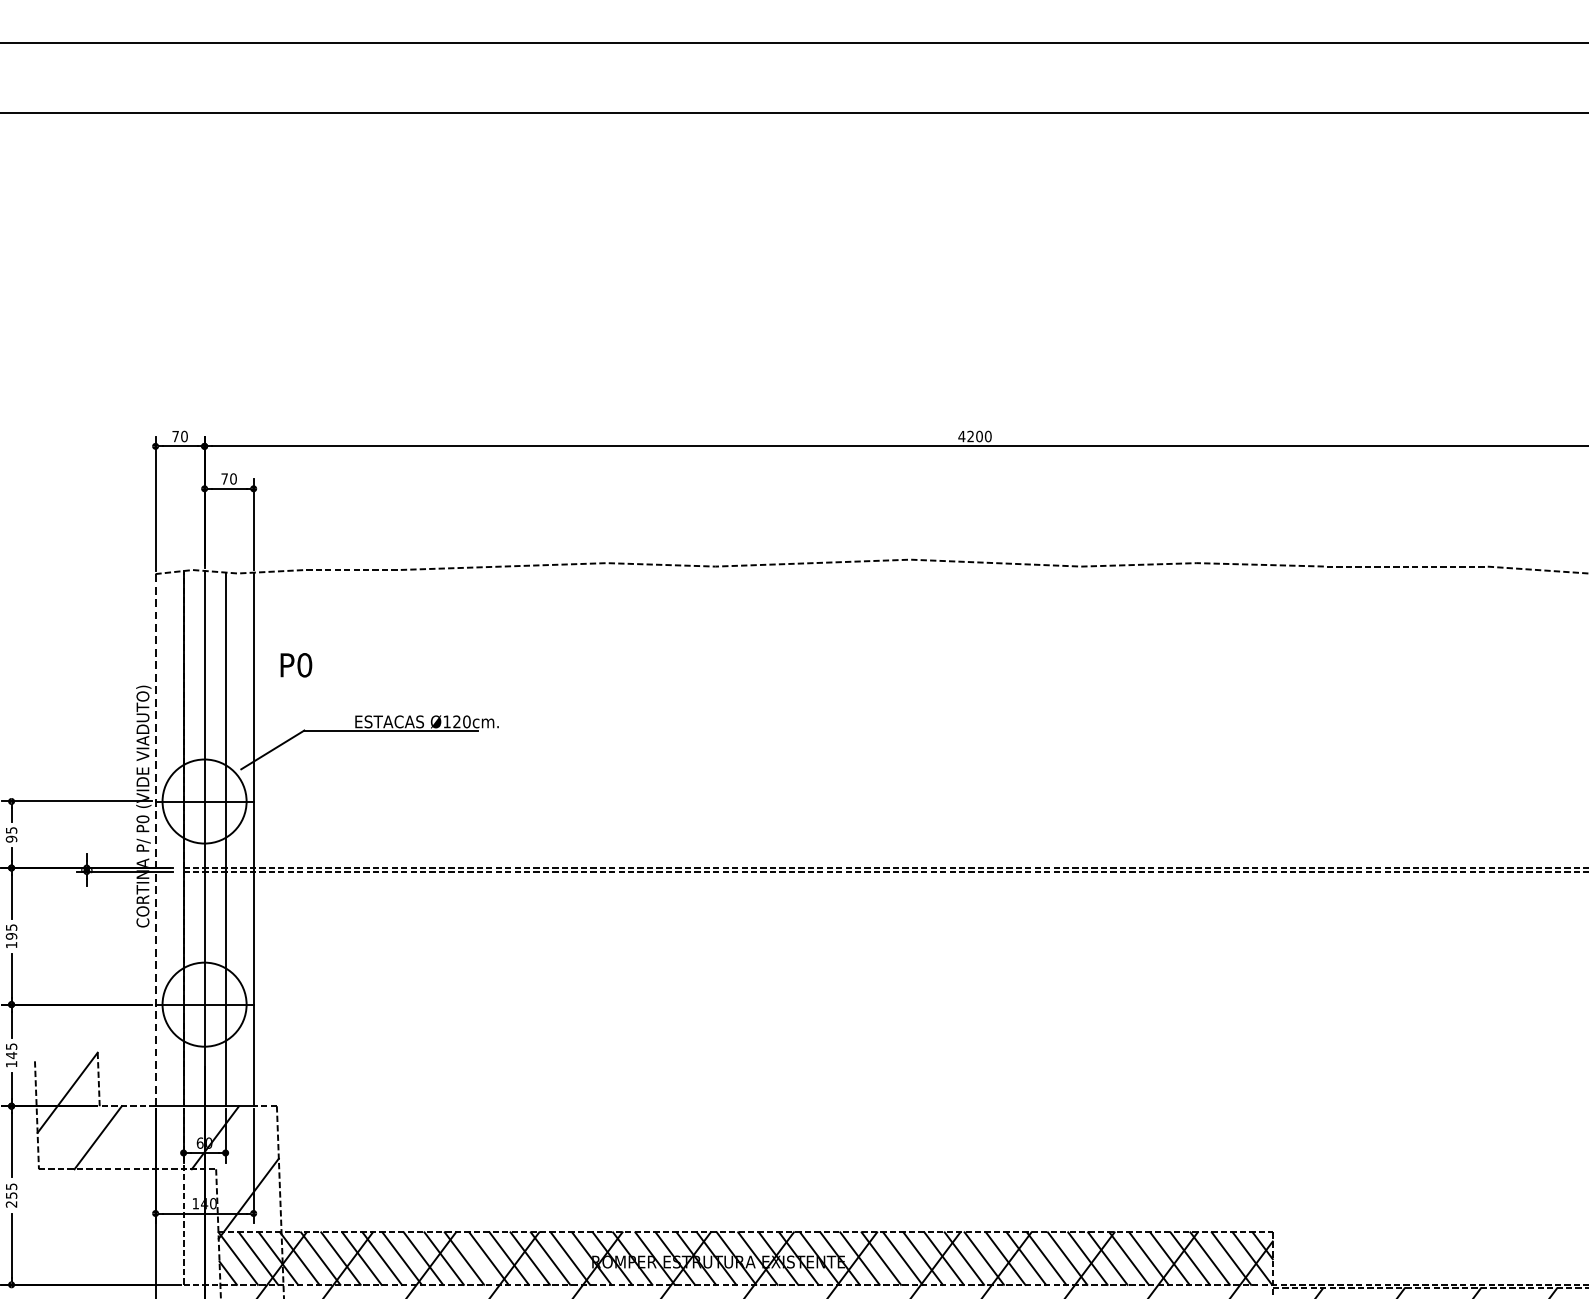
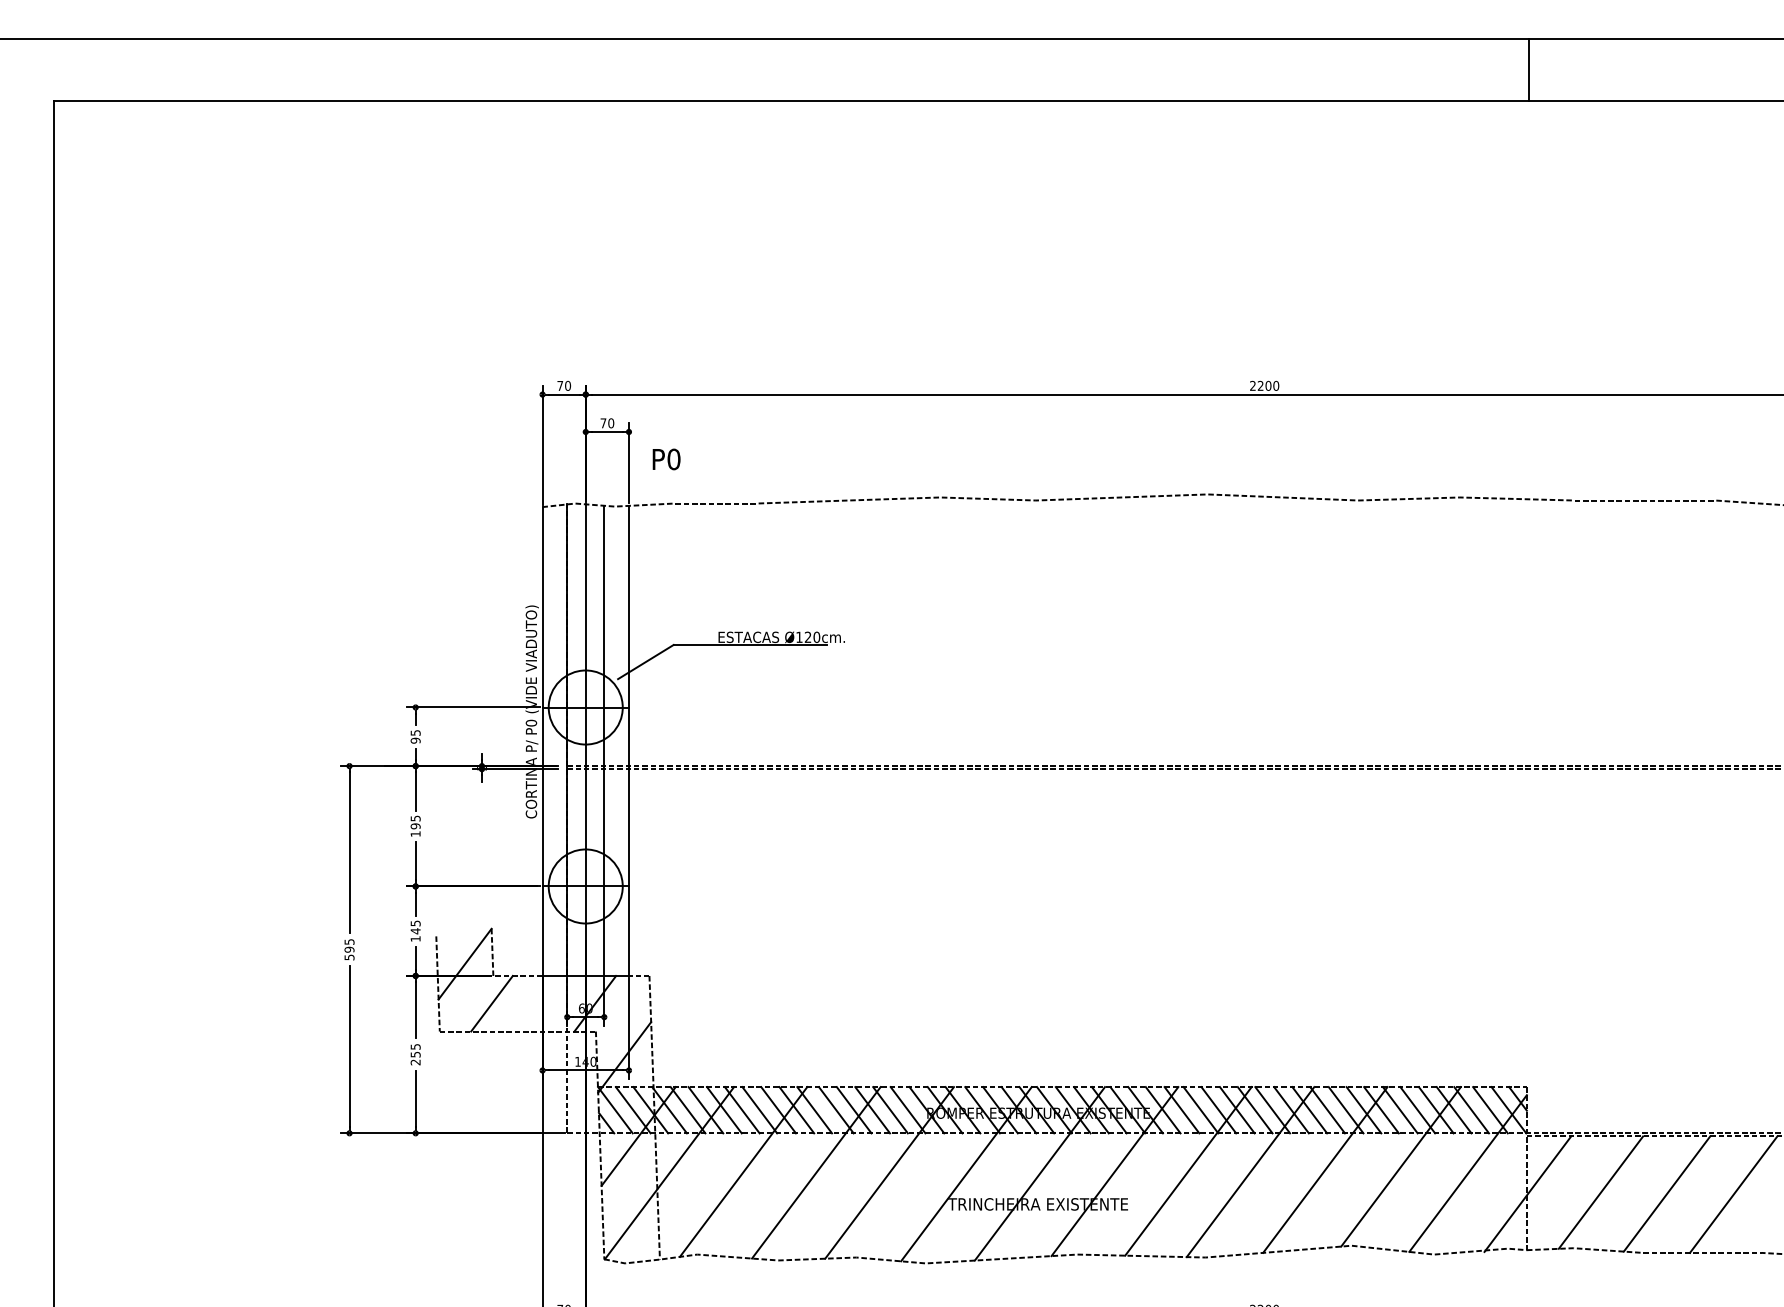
line: (1274, 78) -> (1528, 70), added
text: (961, 436) -> (1252, 385), 4200 -> 2200
text: (296, 665) -> (666, 459), moved
line: (155, 841) -> (542, 742), dashed -> solid

